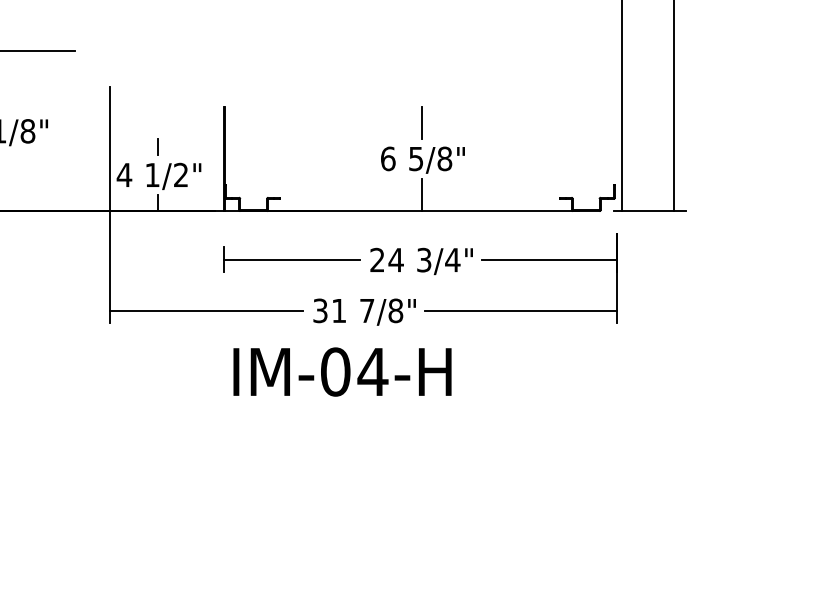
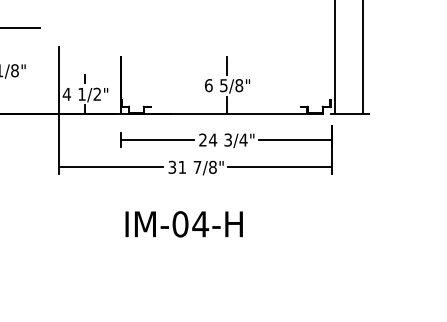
text: (341, 372) -> (183, 224), moved

